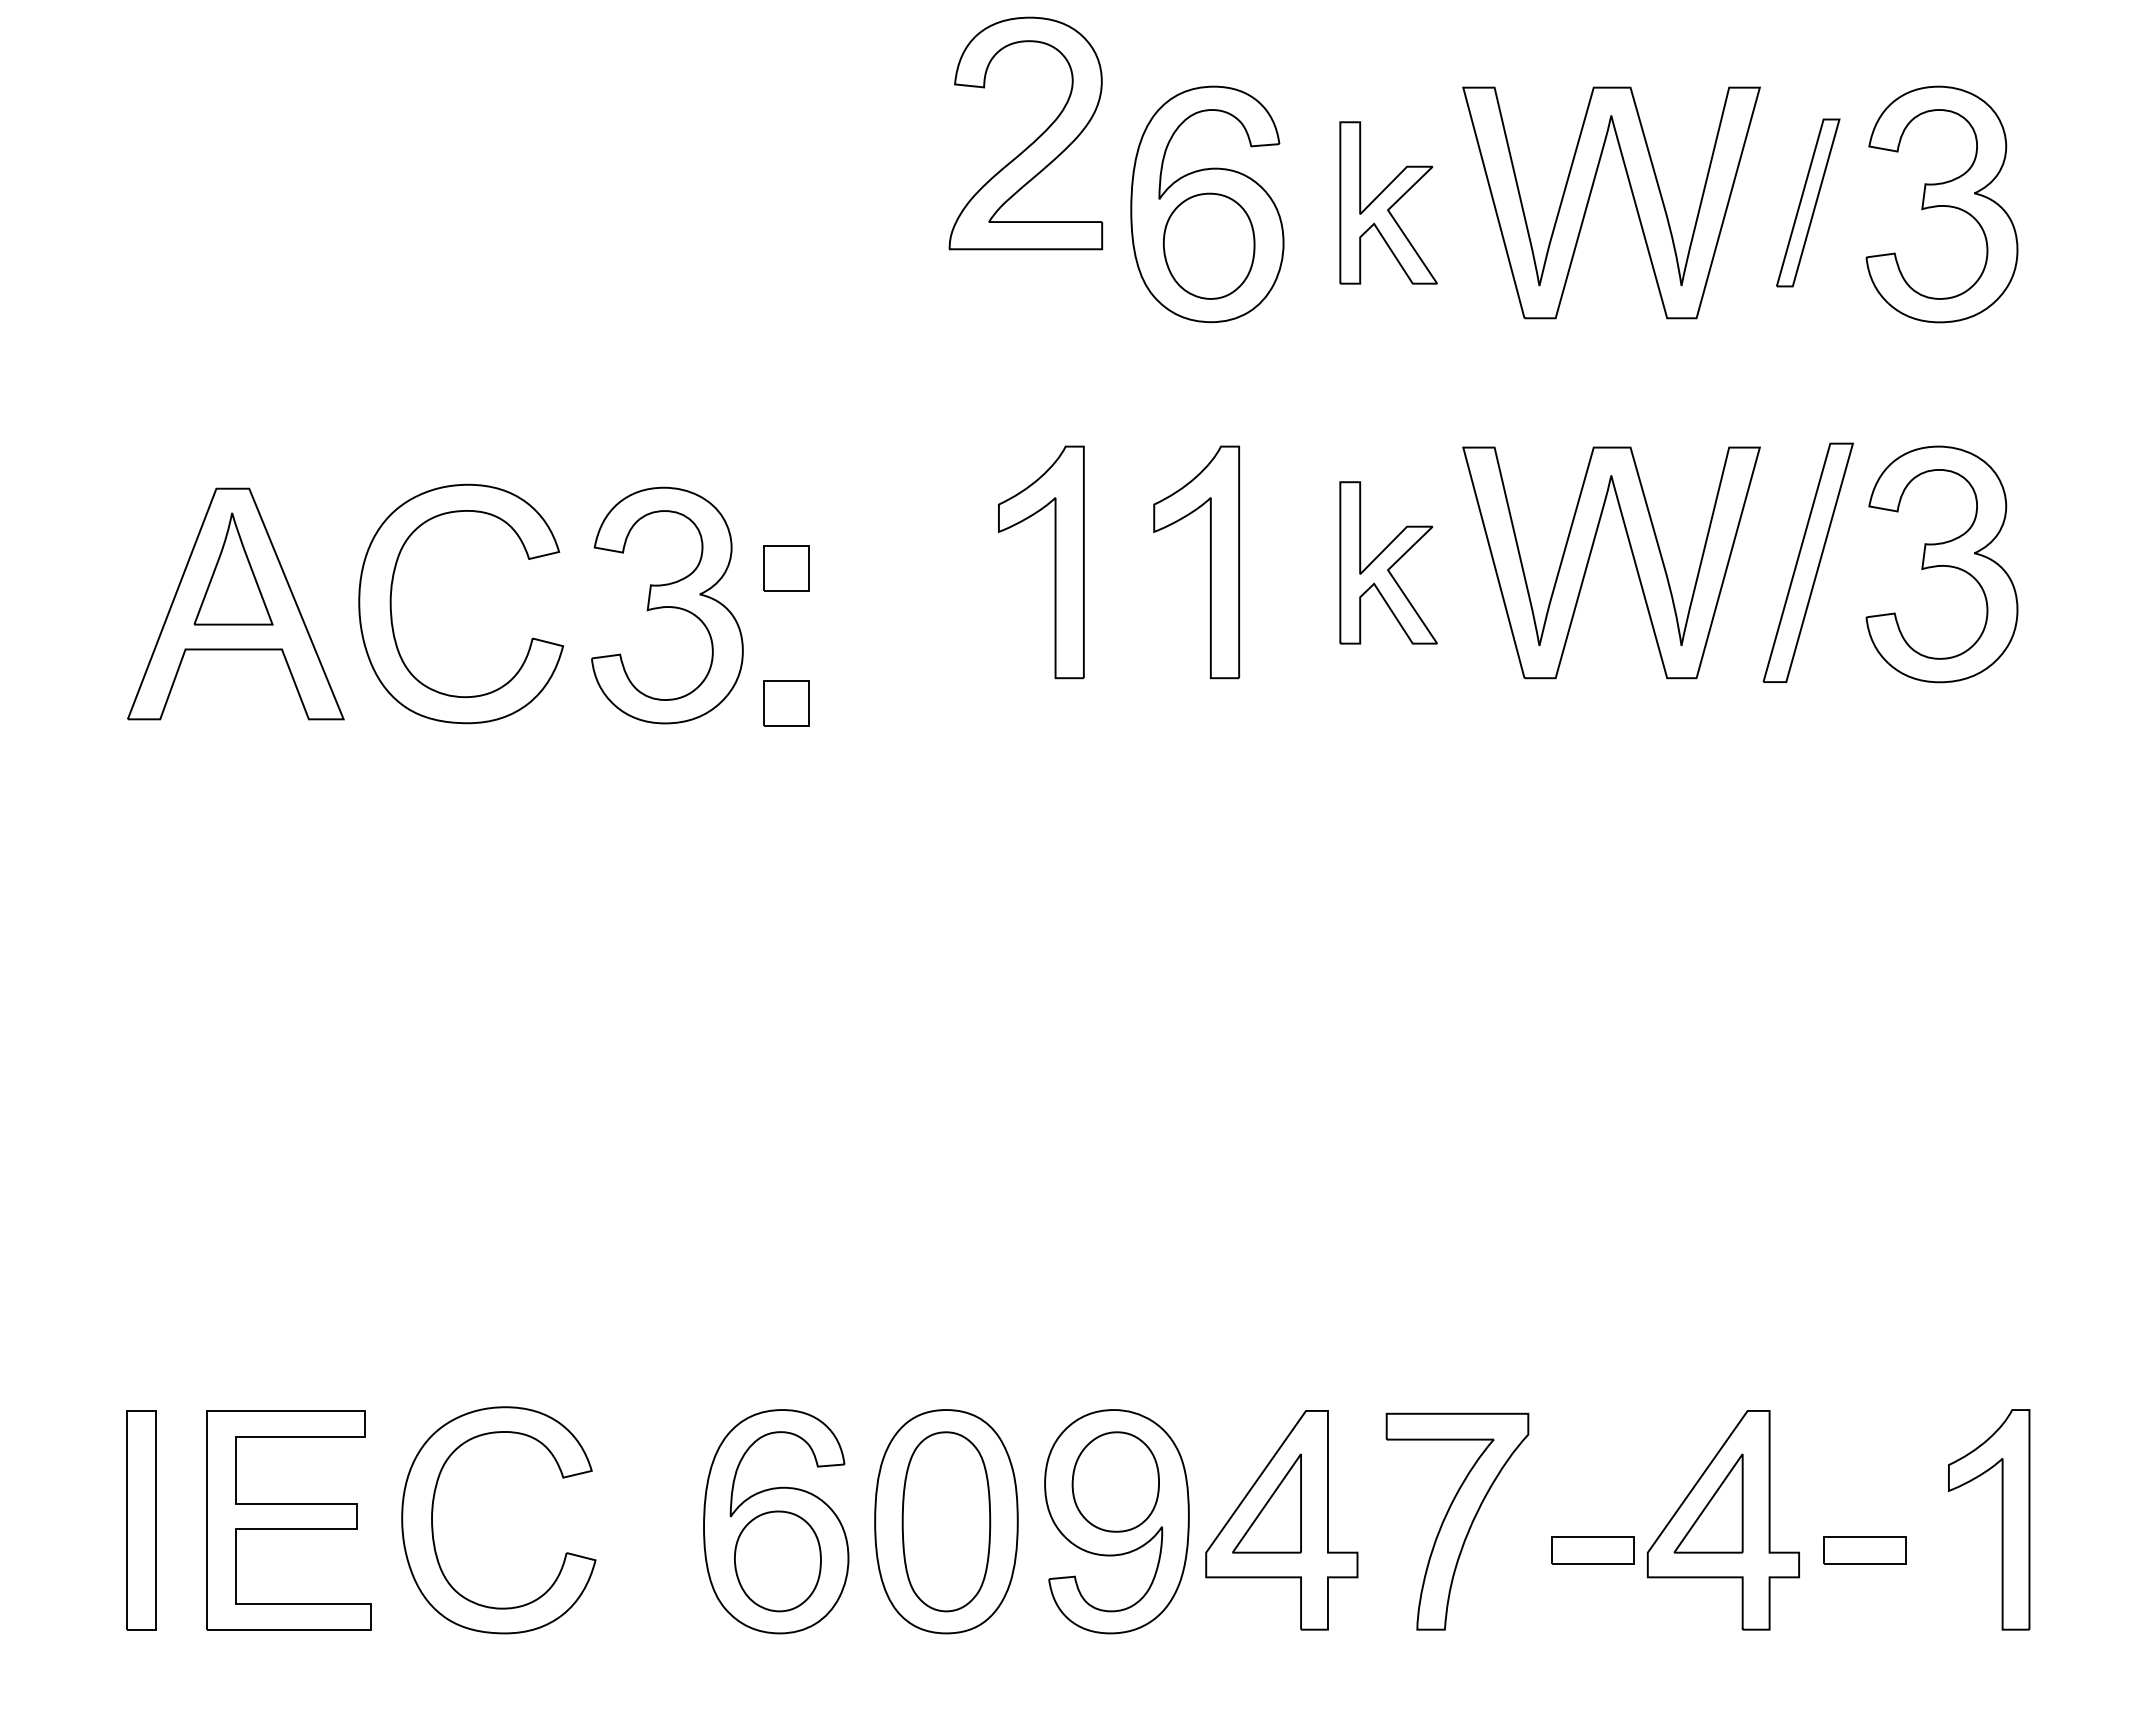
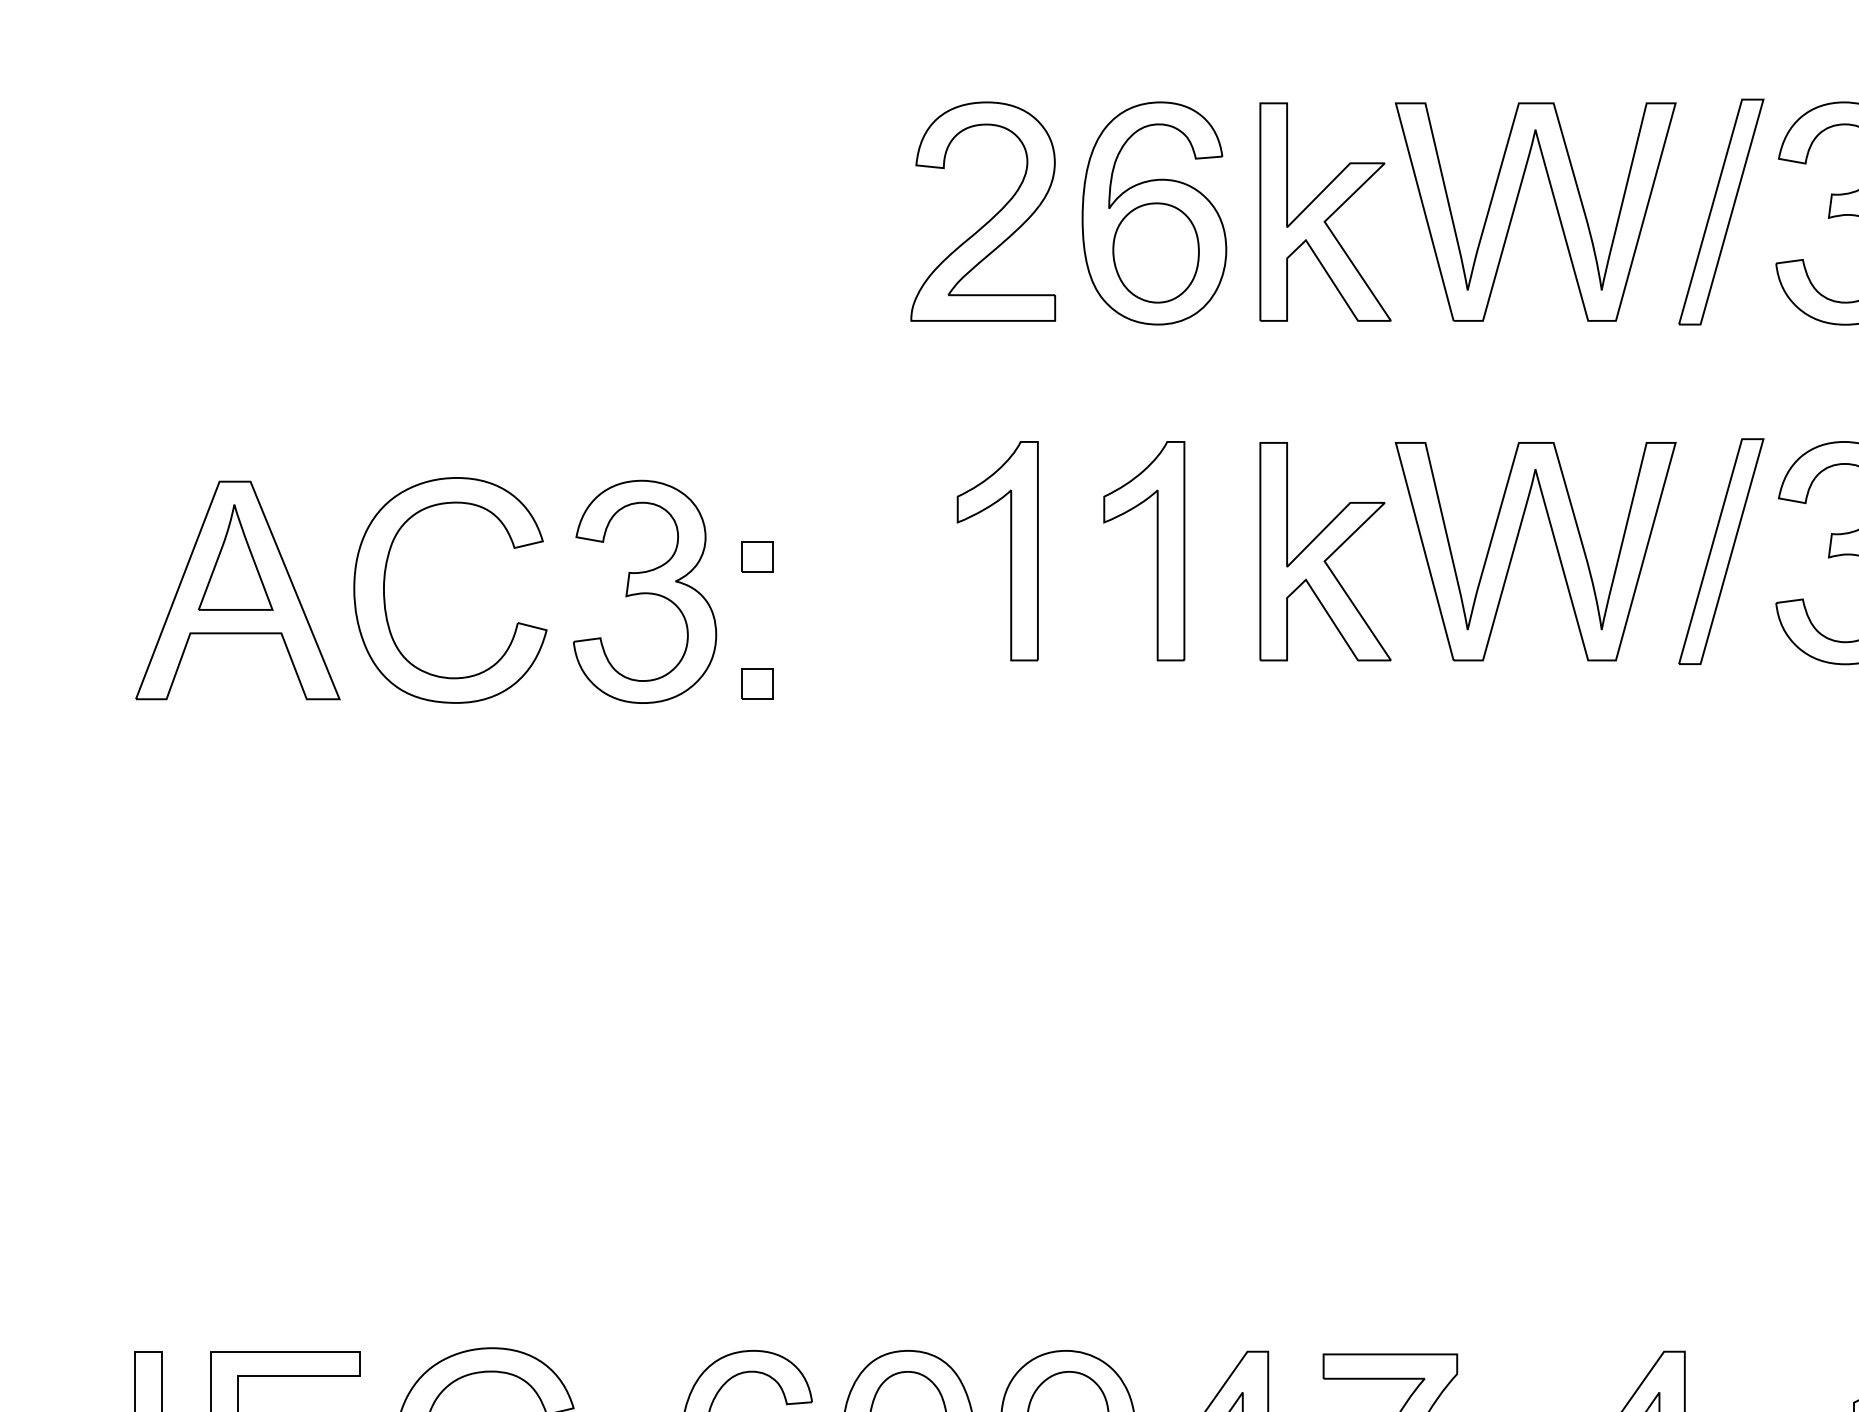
part: (1033, 141) -> (990, 219), moved
part: (1388, 202) -> (1325, 211), size x1.43
part: (1807, 202) -> (1720, 211), size x1.43
part: (1388, 562) -> (1325, 551), size x1.43
part: (786, 568) -> (757, 556), size x0.71
part: (786, 702) -> (757, 683), size x0.71

